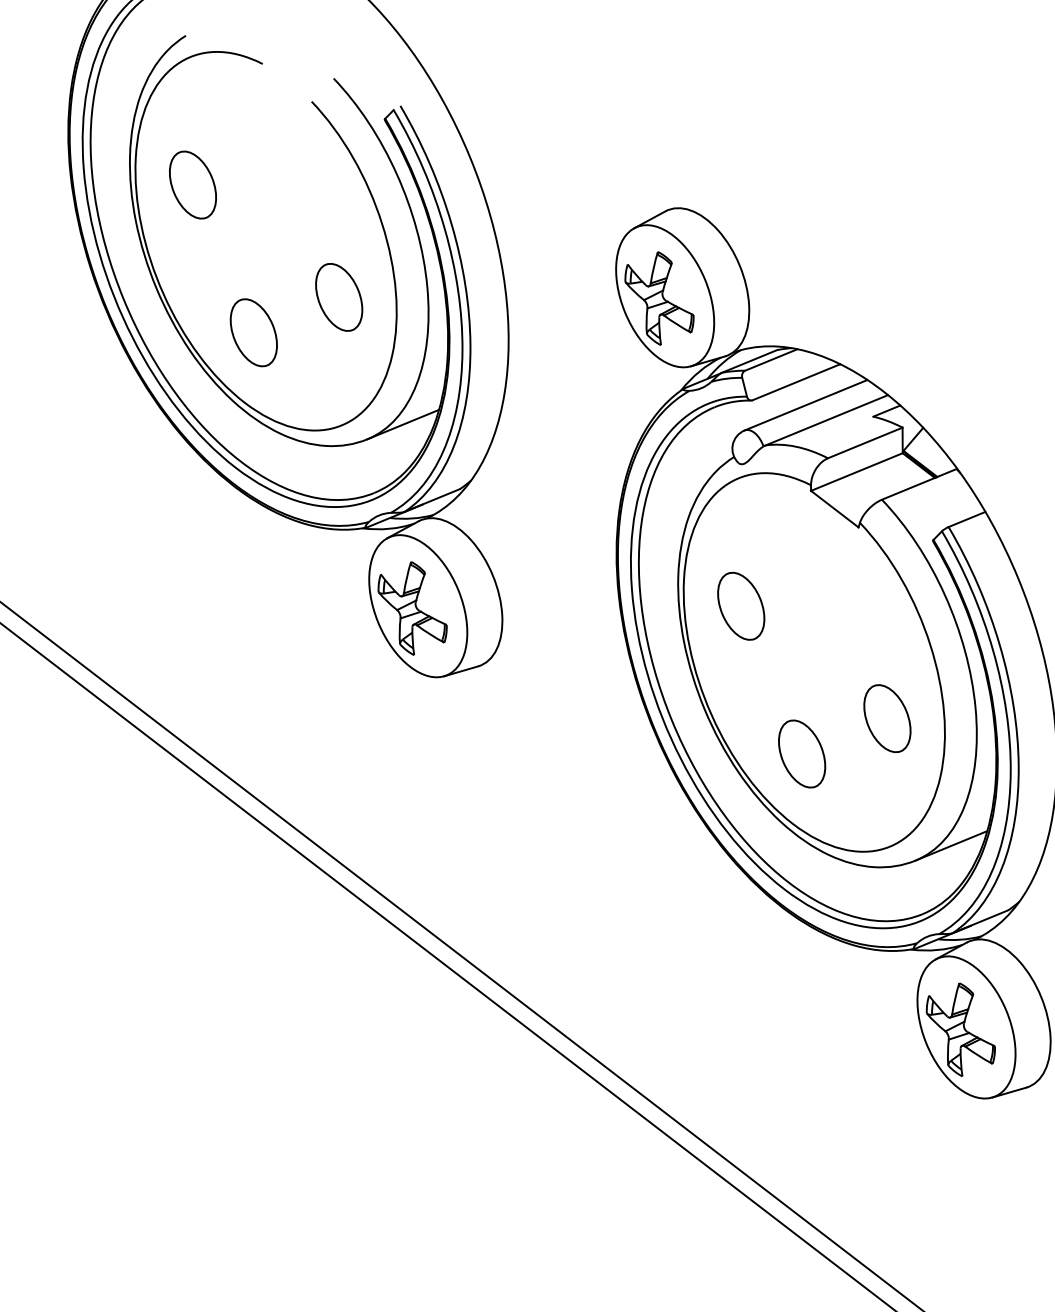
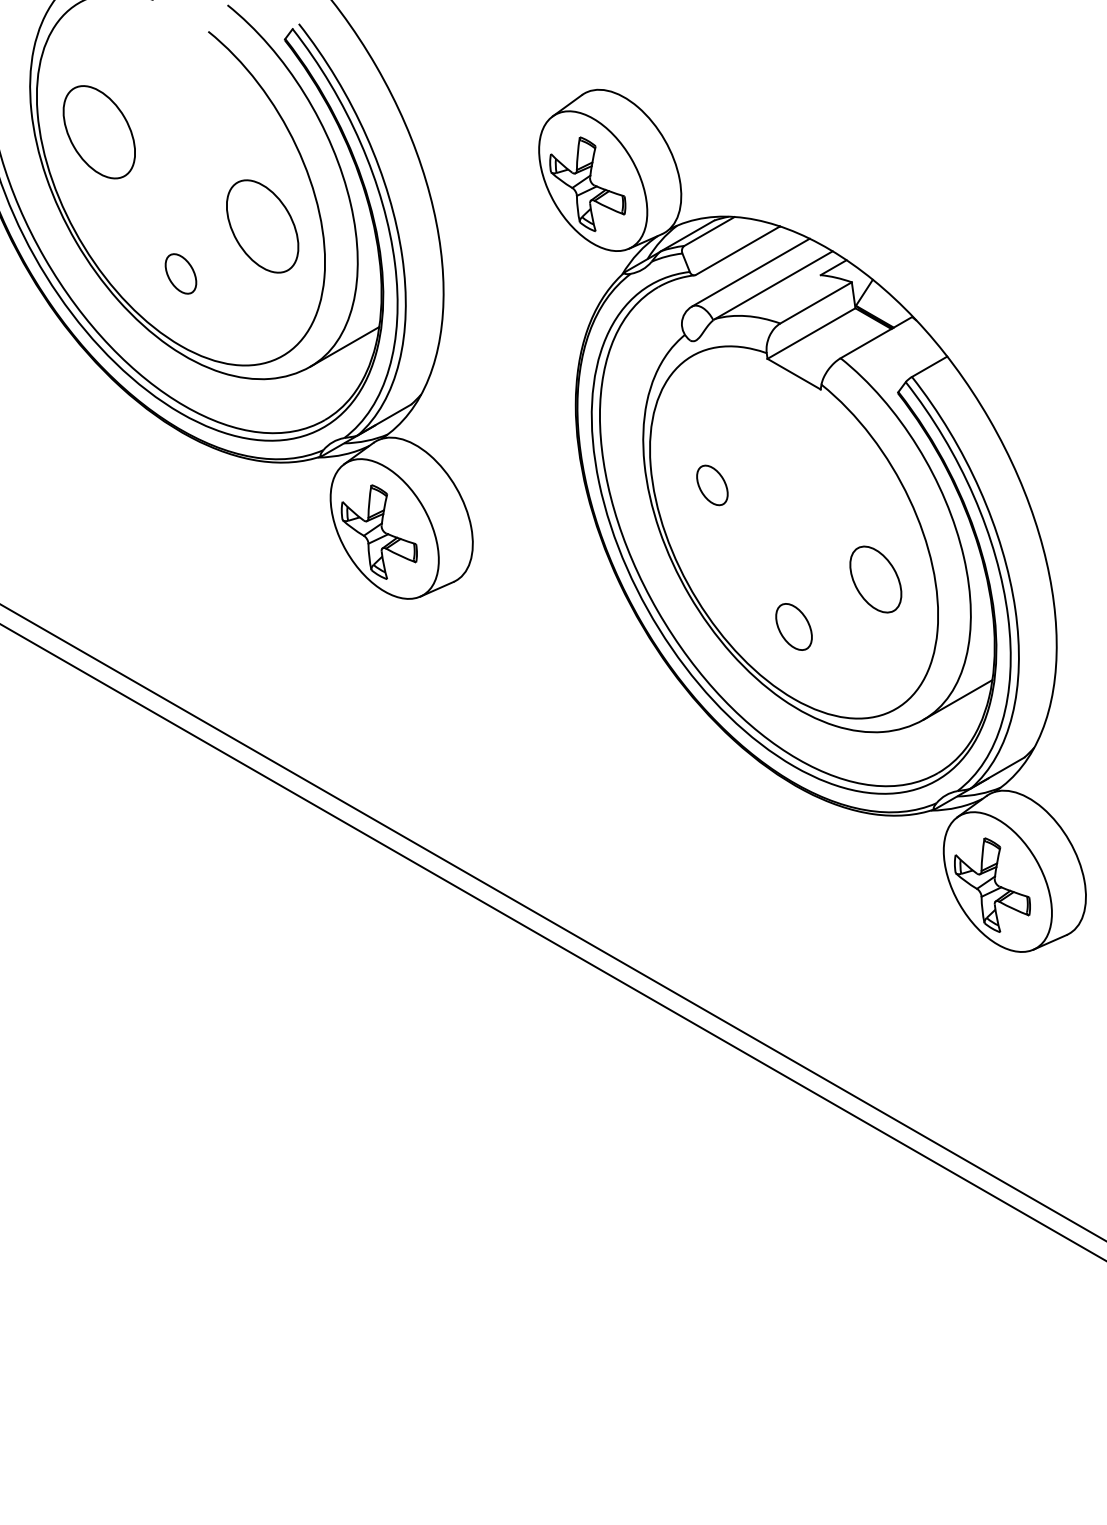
part: (192, 185) -> (98, 132), size x1.4
part: (338, 297) -> (262, 226), size x1.4
part: (253, 332) -> (180, 273), size x0.6
part: (741, 606) -> (712, 485), size x0.6
part: (801, 753) -> (793, 626), size x0.7

